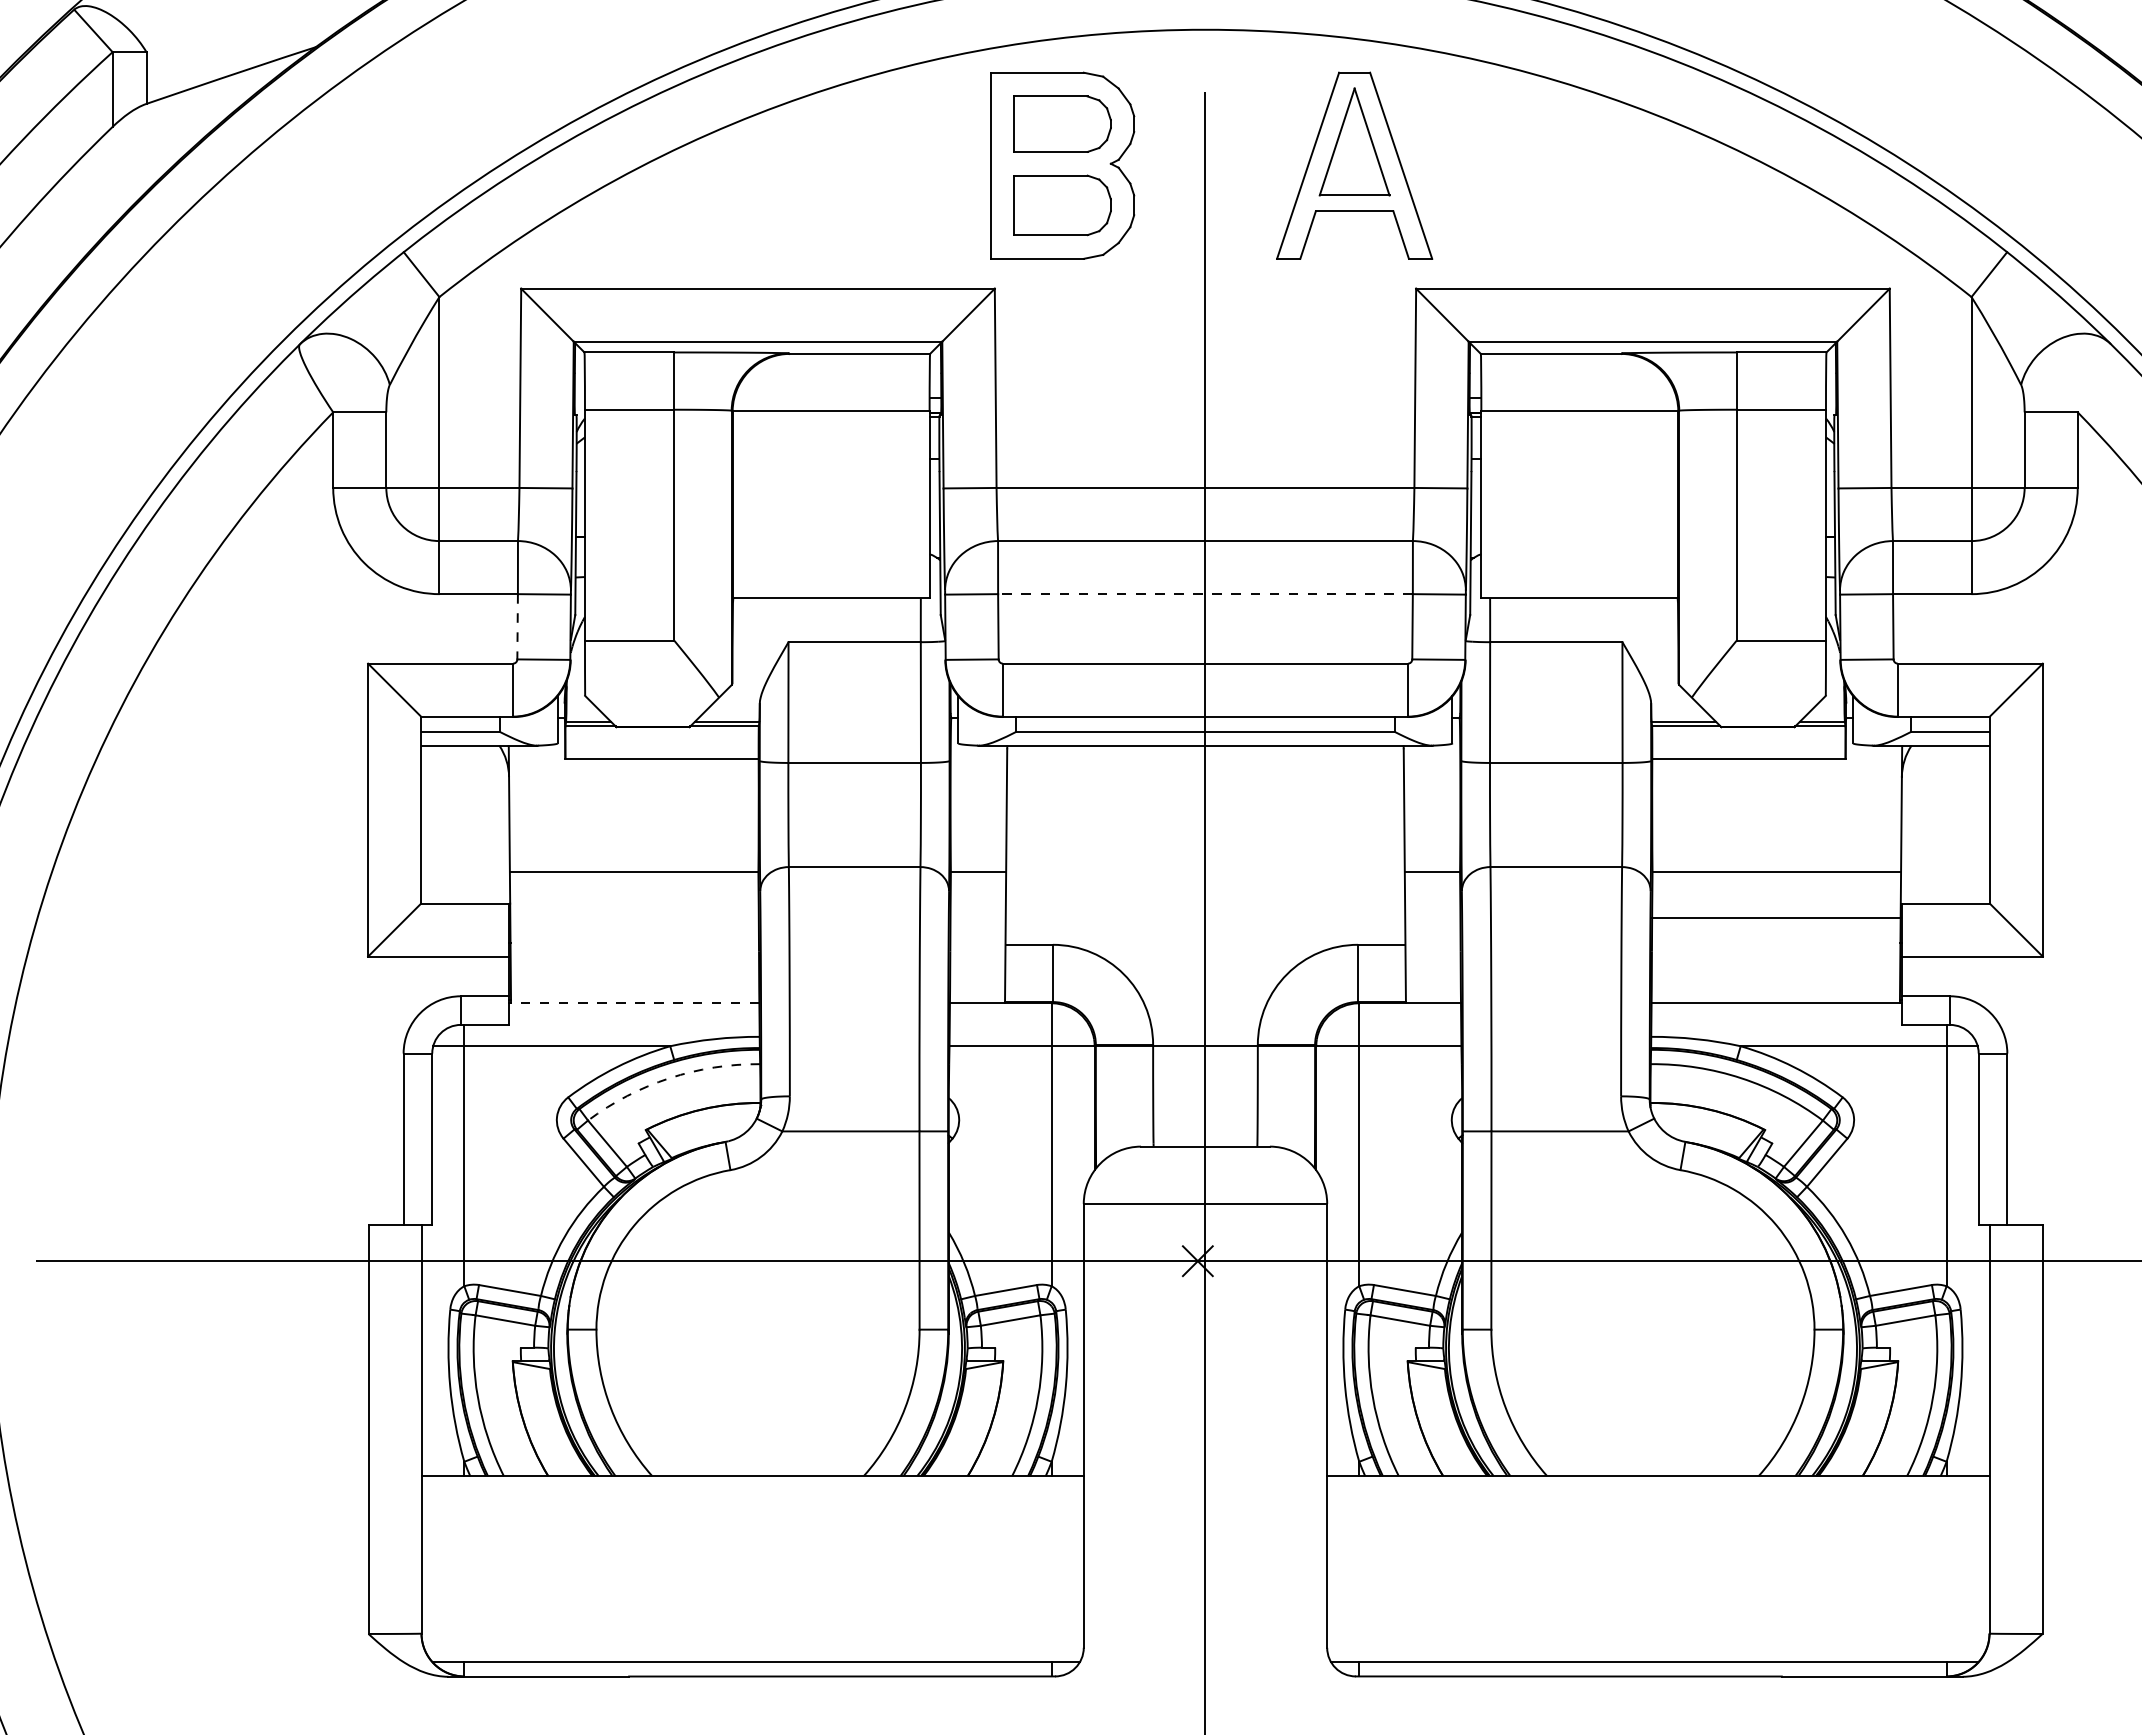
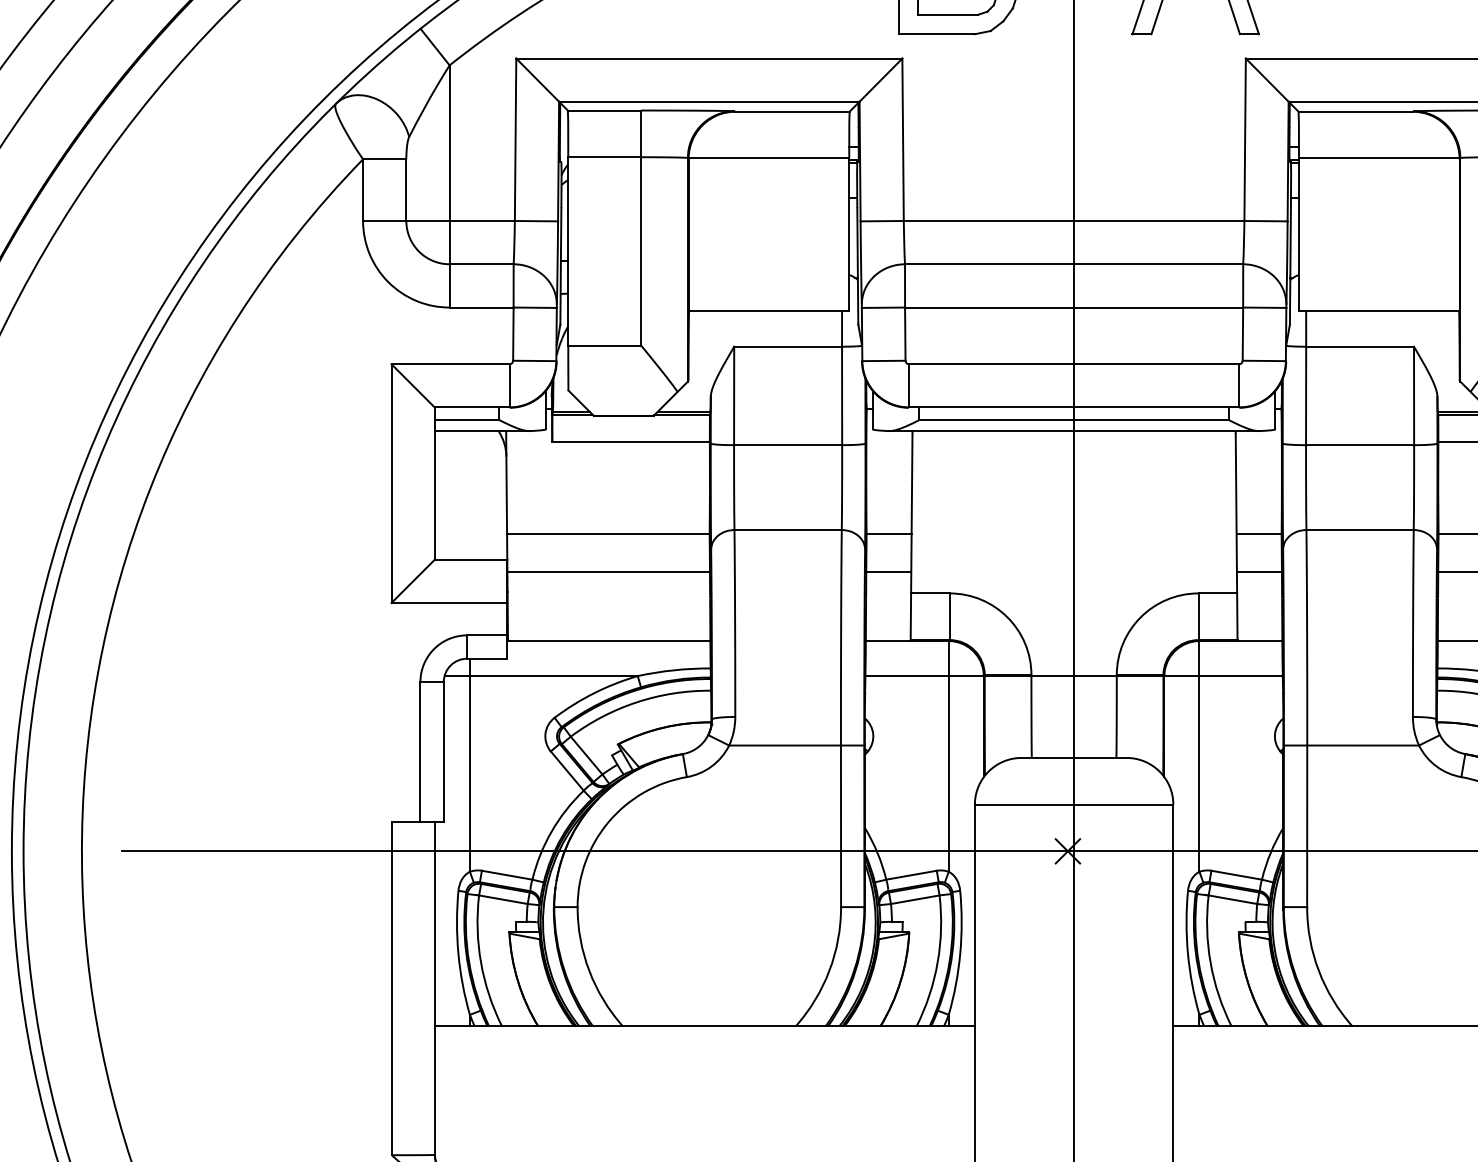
line: (1204, 594) -> (1073, 307), dashed -> solid
line: (517, 626) -> (513, 333), dashed -> solid
line: (634, 918) -> (608, 571), added
line: (977, 918) -> (888, 571), added
line: (1432, 918) -> (1259, 571), added
line: (634, 1002) -> (608, 640), dashed -> solid
arc: (669, 1078) -> (637, 702), dashed -> solid

